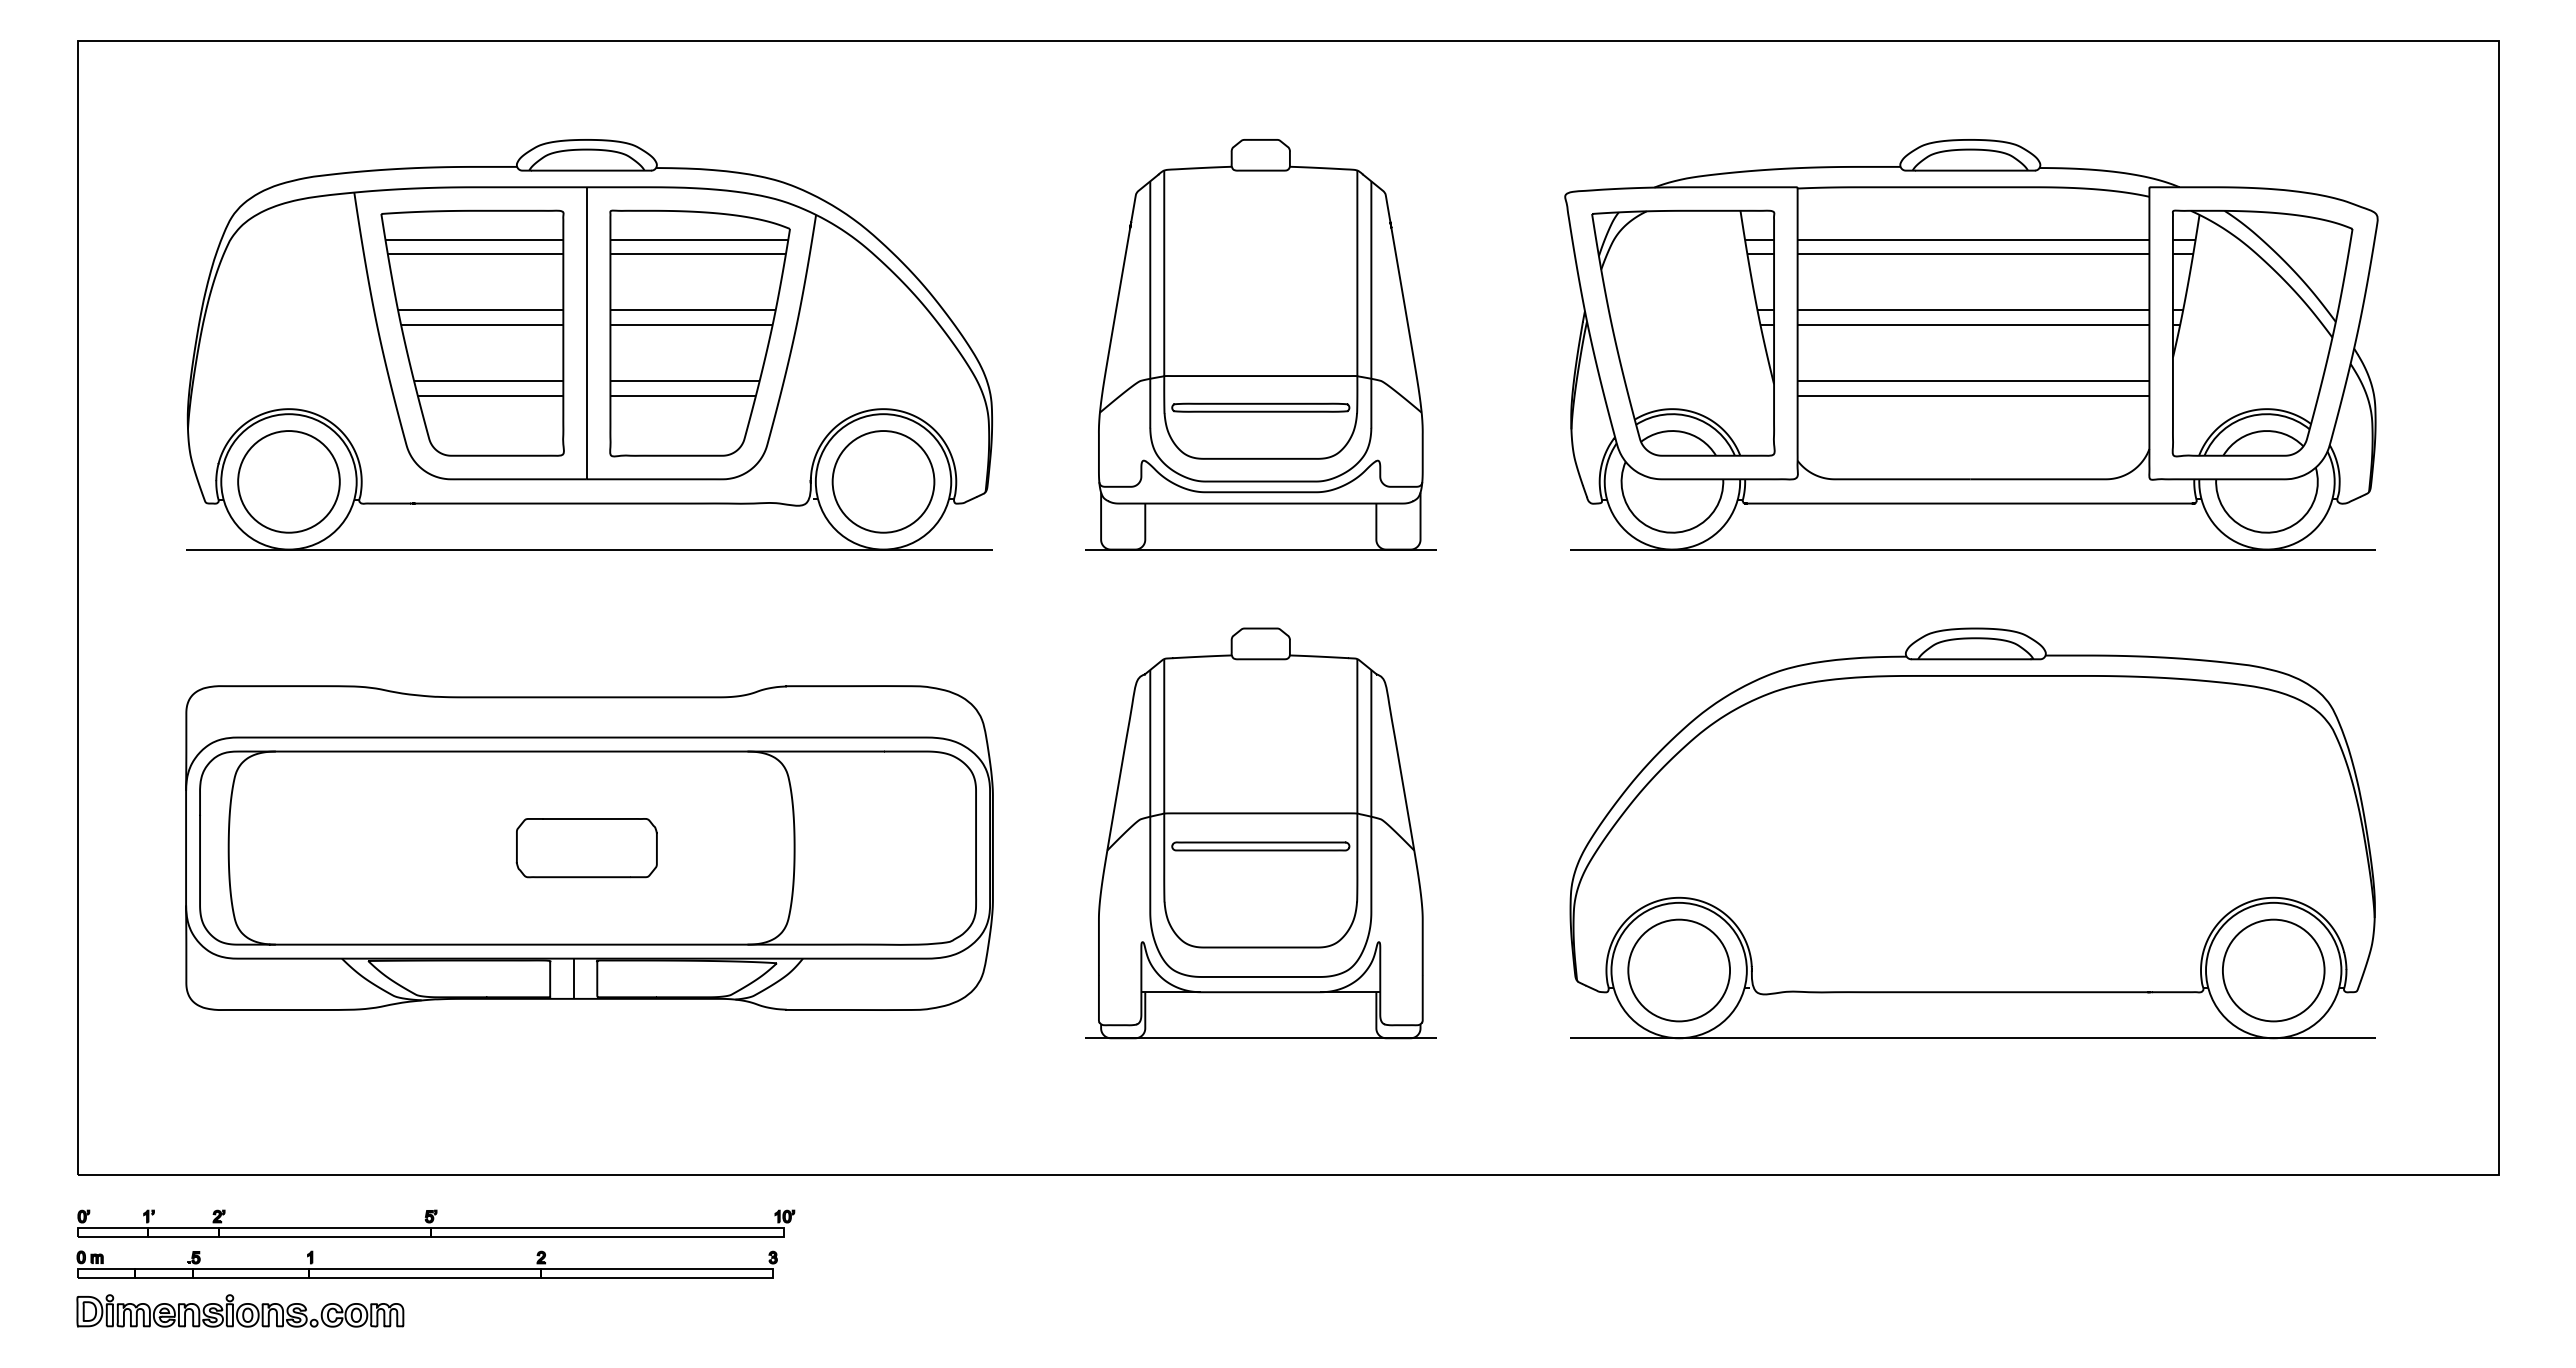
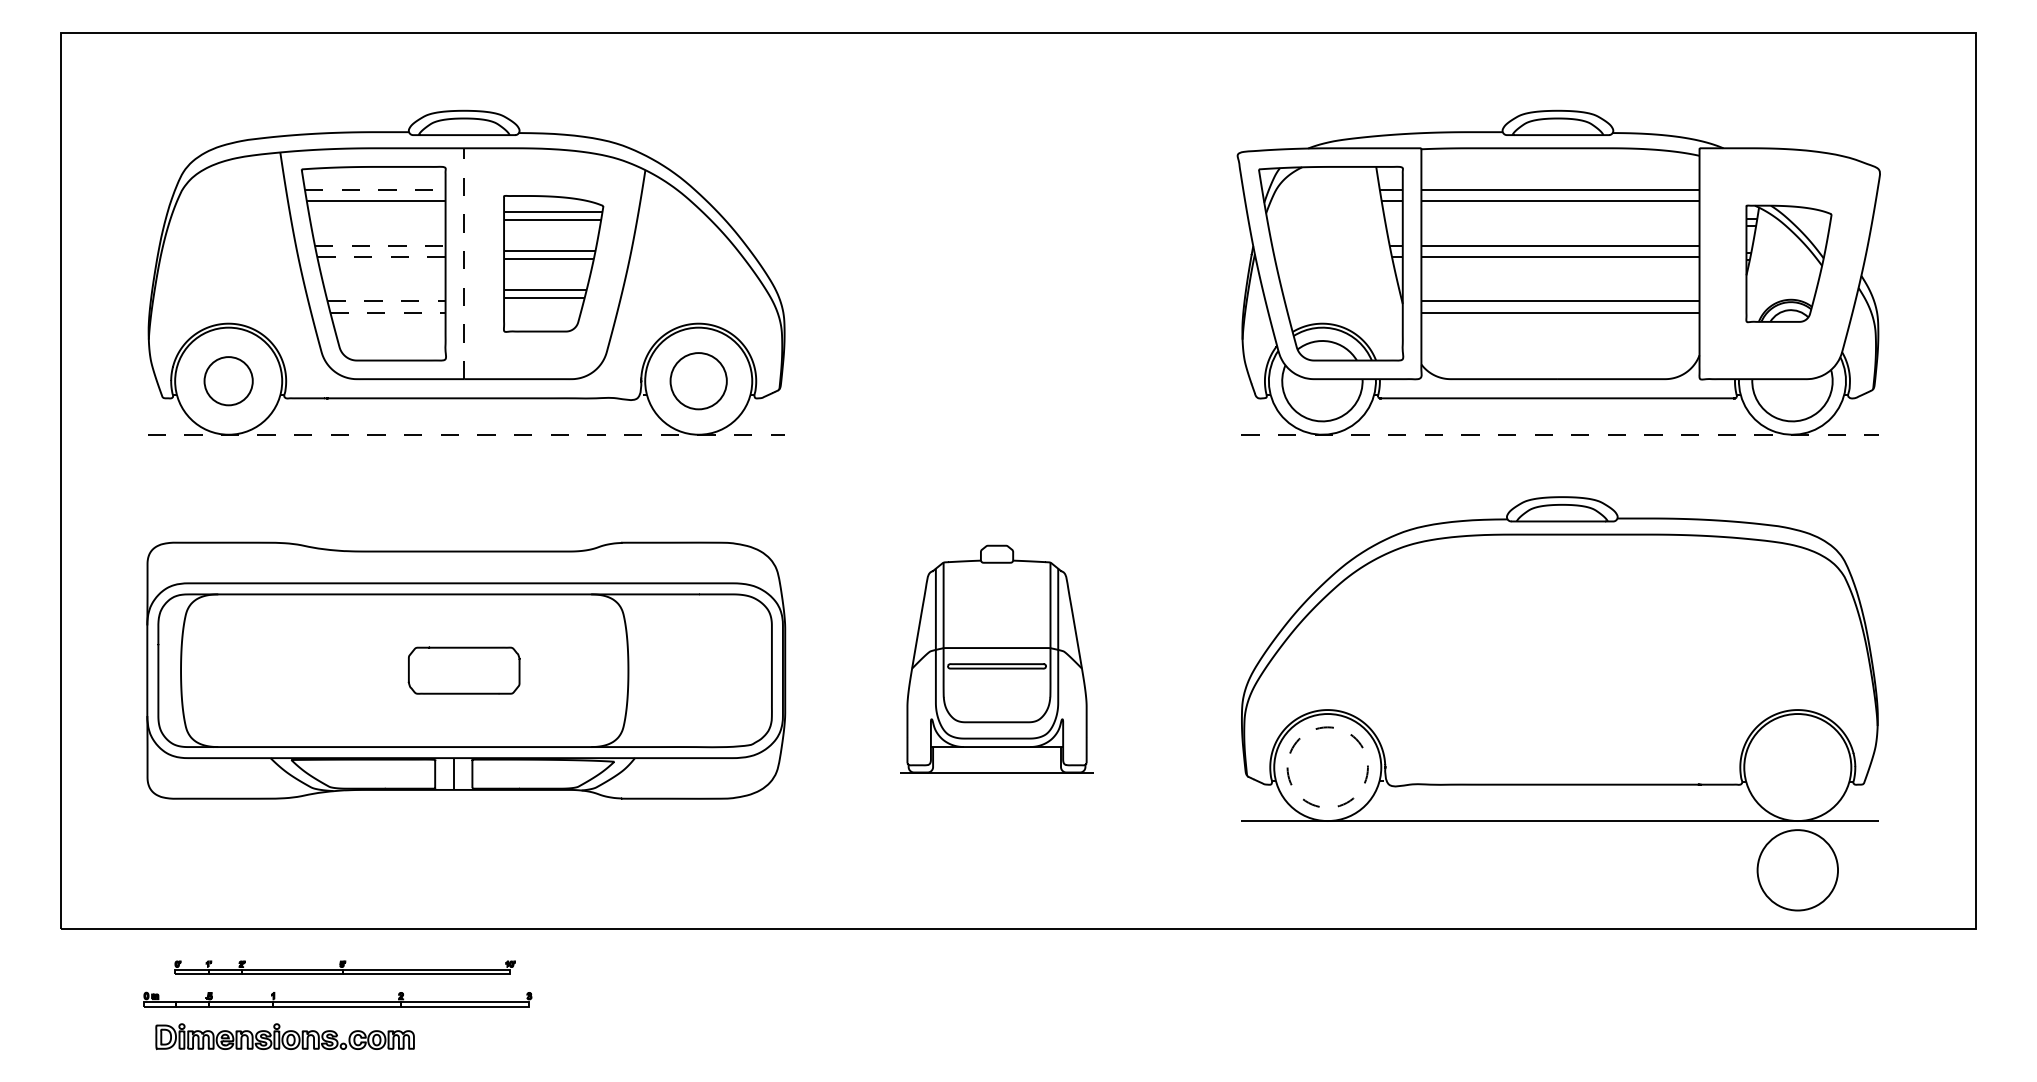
line: (474, 239) -> (375, 189), solid -> dashed
line: (480, 310) -> (380, 245), solid -> dashed
line: (482, 325) -> (381, 257), solid -> dashed
line: (586, 332) -> (463, 263), solid -> dashed
part: (699, 333) -> (553, 263), size x0.7
part: (2262, 333) -> (1788, 263), size x0.6
part: (1260, 344) -> (996, 272), removed
line: (488, 381) -> (386, 301), solid -> dashed
line: (490, 395) -> (387, 312), solid -> dashed
circle: (288, 481) -> (228, 380), size x0.6
circle: (883, 481) -> (698, 380), size x0.7
line: (590, 549) -> (467, 434), solid -> dashed
line: (1973, 549) -> (1560, 434), solid -> dashed
part: (1260, 833) -> (996, 659), size x0.7
circle: (1679, 970) -> (1328, 767), solid -> dashed
circle: (2273, 970) -> (1797, 870), moved
part: (436, 1223) -> (345, 967), size x0.6
part: (426, 1264) -> (337, 999), size x0.7
part: (240, 1310) -> (285, 1036), moved

